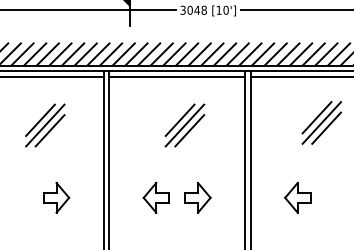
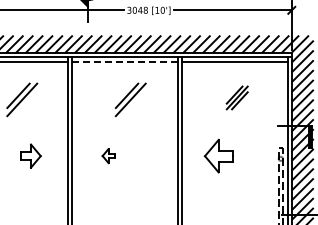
line: (176, 77) -> (124, 62), solid -> dashed
part: (322, 122) -> (237, 97), size x0.7
line: (49, 130) -> (25, 103), removed
line: (189, 130) -> (134, 103), removed
part: (156, 197) -> (108, 155), size x0.6
part: (197, 197) -> (140, 155), removed
part: (296, 197) -> (217, 155), size x1.4

